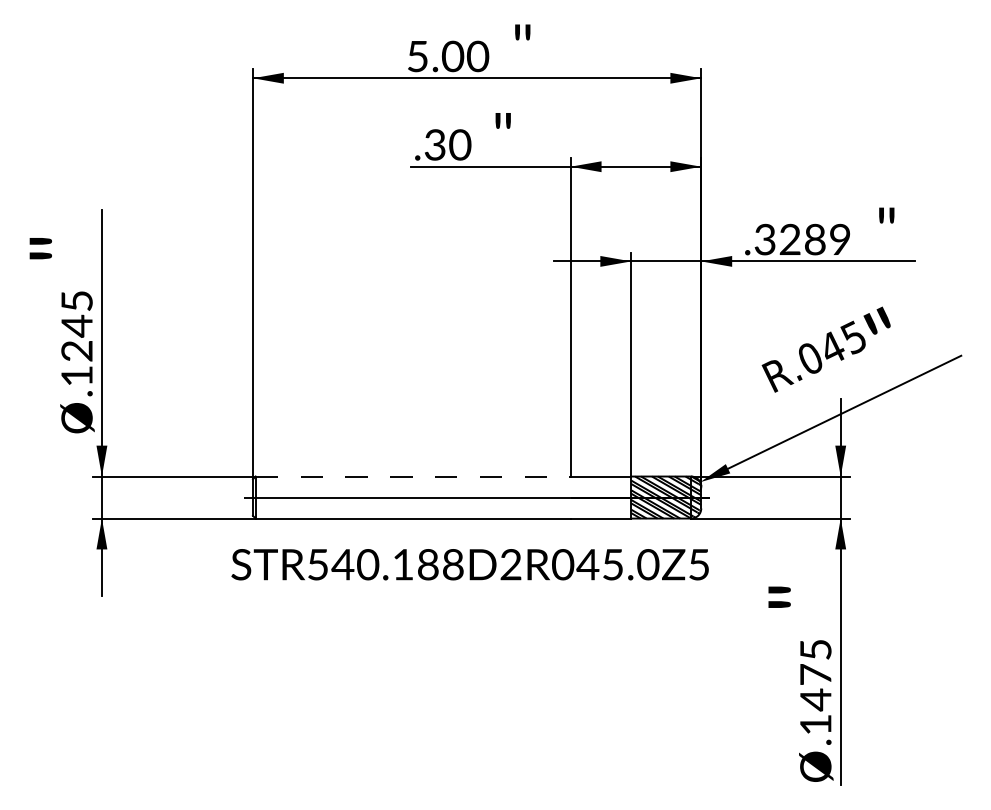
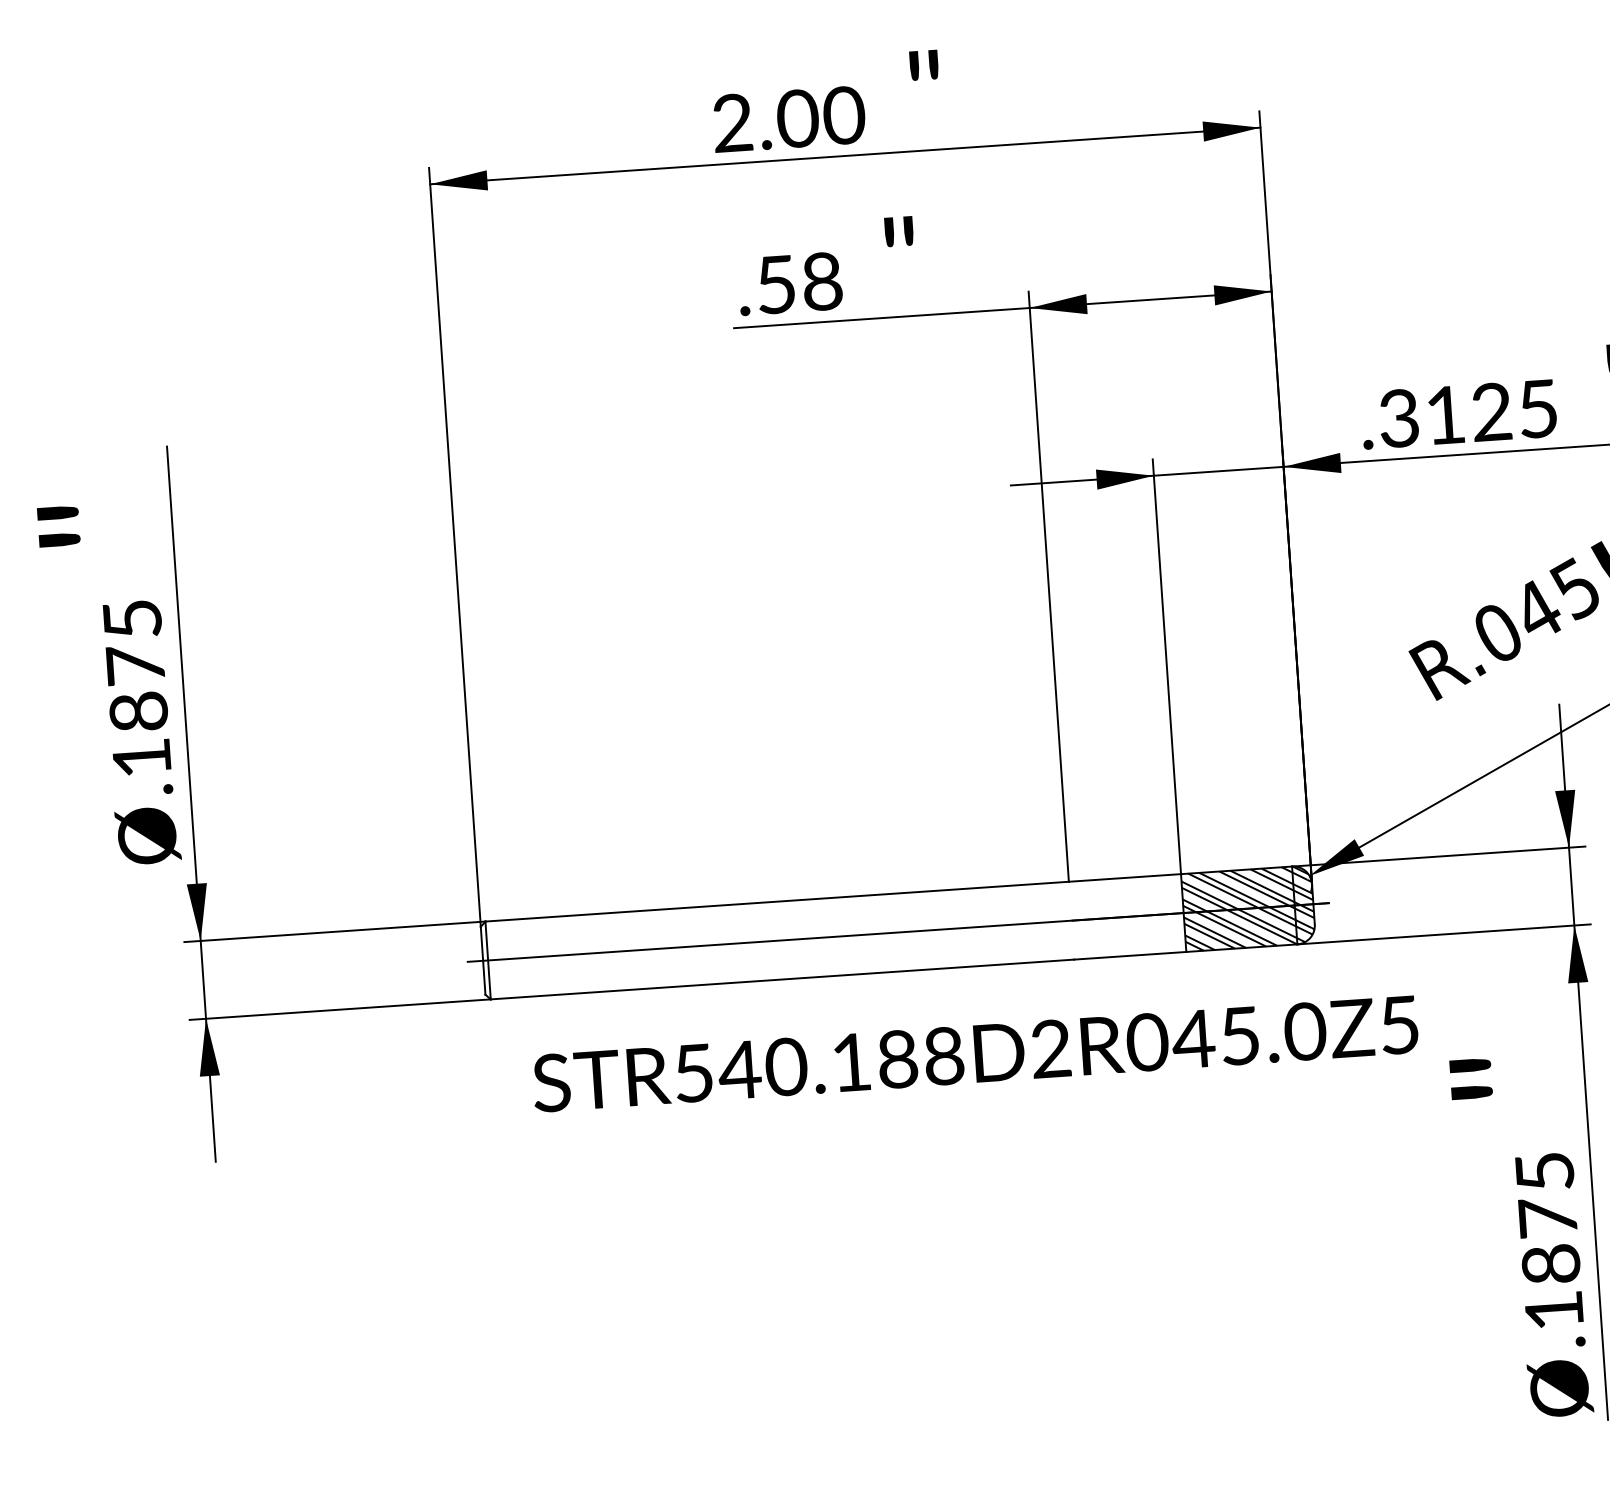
text: (417, 56) -> (732, 123), 5.00 -> 2.00
text: (447, 144) -> (798, 282), .30 -> .58
text: (814, 239) -> (1490, 411), .3289 -> .3125
text: (76, 337) -> (136, 686), .1245 -> .1875
line: (413, 476) -> (777, 901), dashed -> solid
text: (469, 564) -> (974, 1053), moved
text: (815, 699) -> (1550, 1263), .1475 -> .1875

